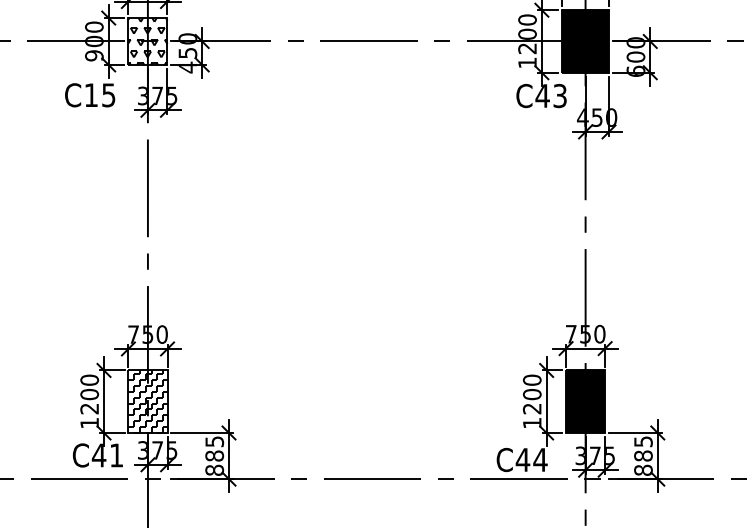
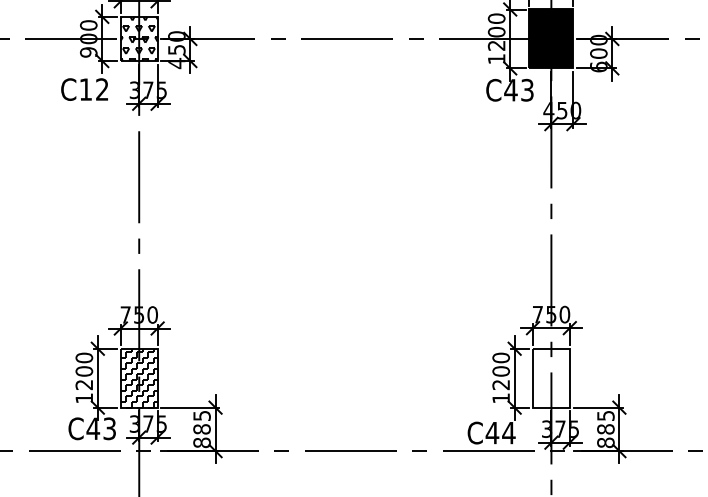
text: (108, 95) -> (102, 89), C15 -> C12
fill: (585, 400) -> (551, 377), removed
text: (116, 455) -> (109, 428), C41 -> C43

